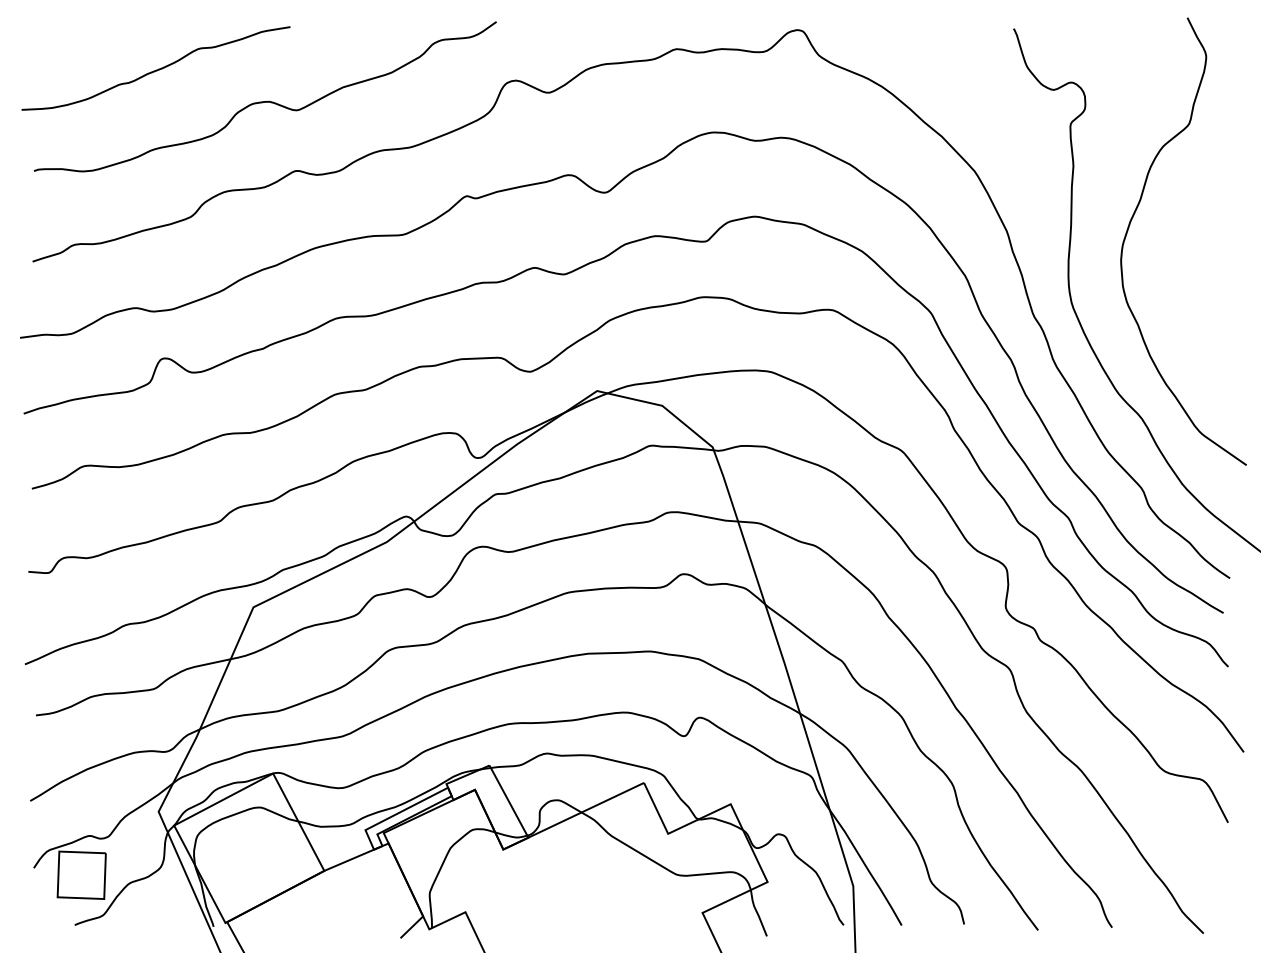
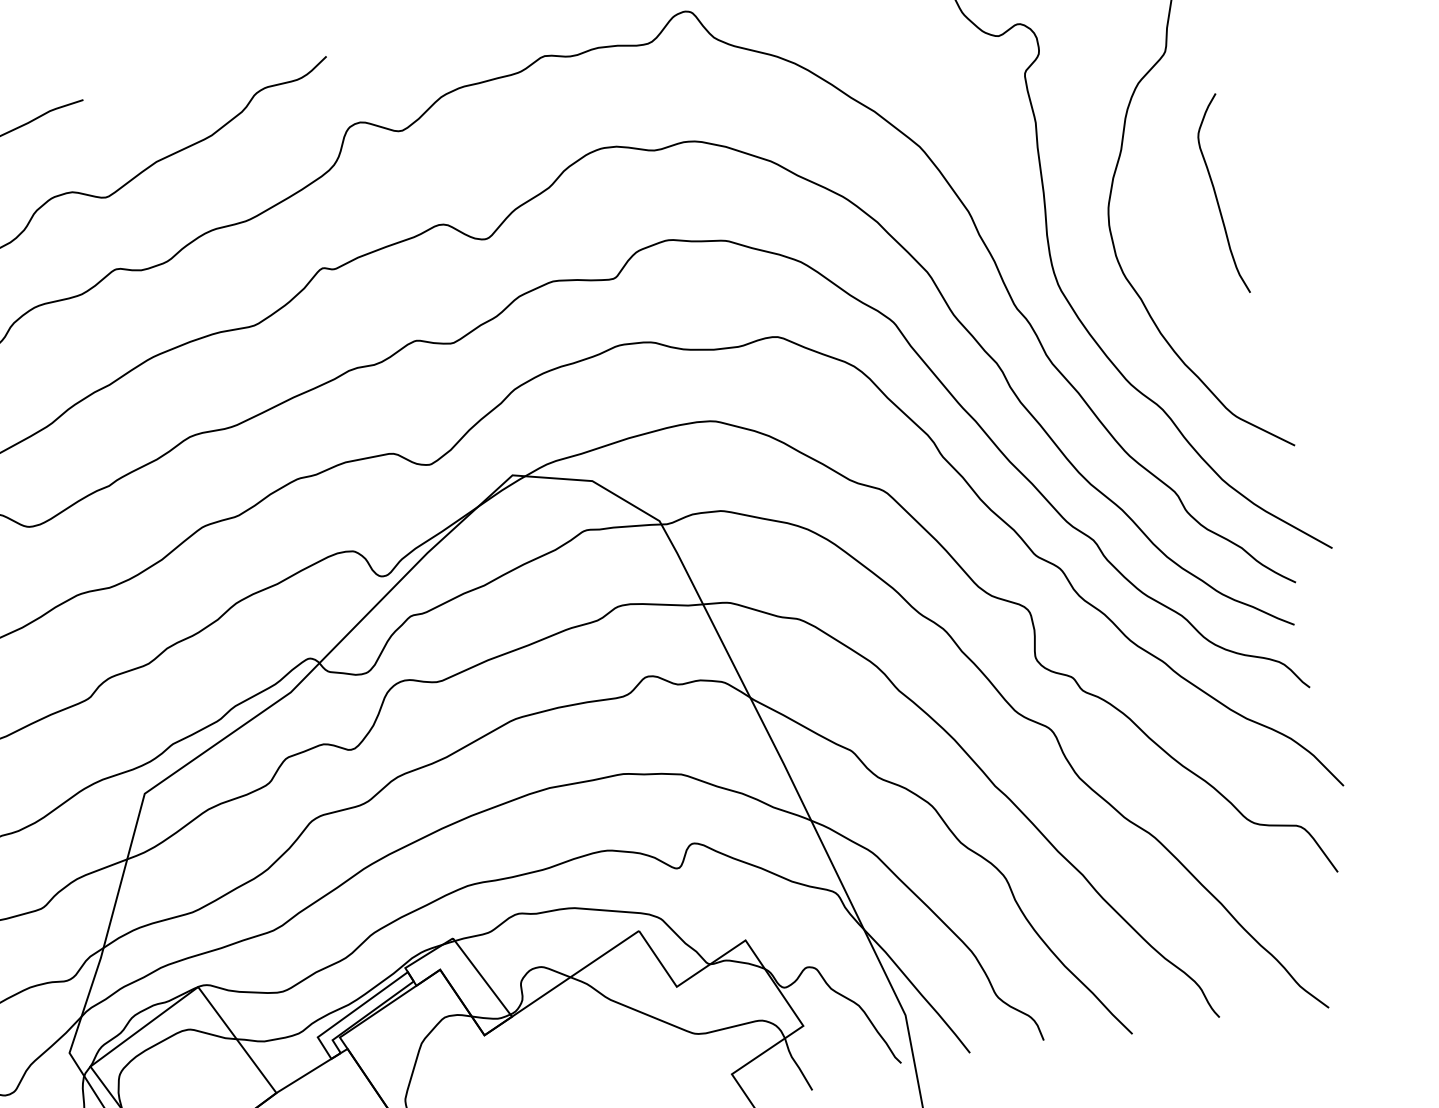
curve: (1213, 248) -> (1216, 194), added

